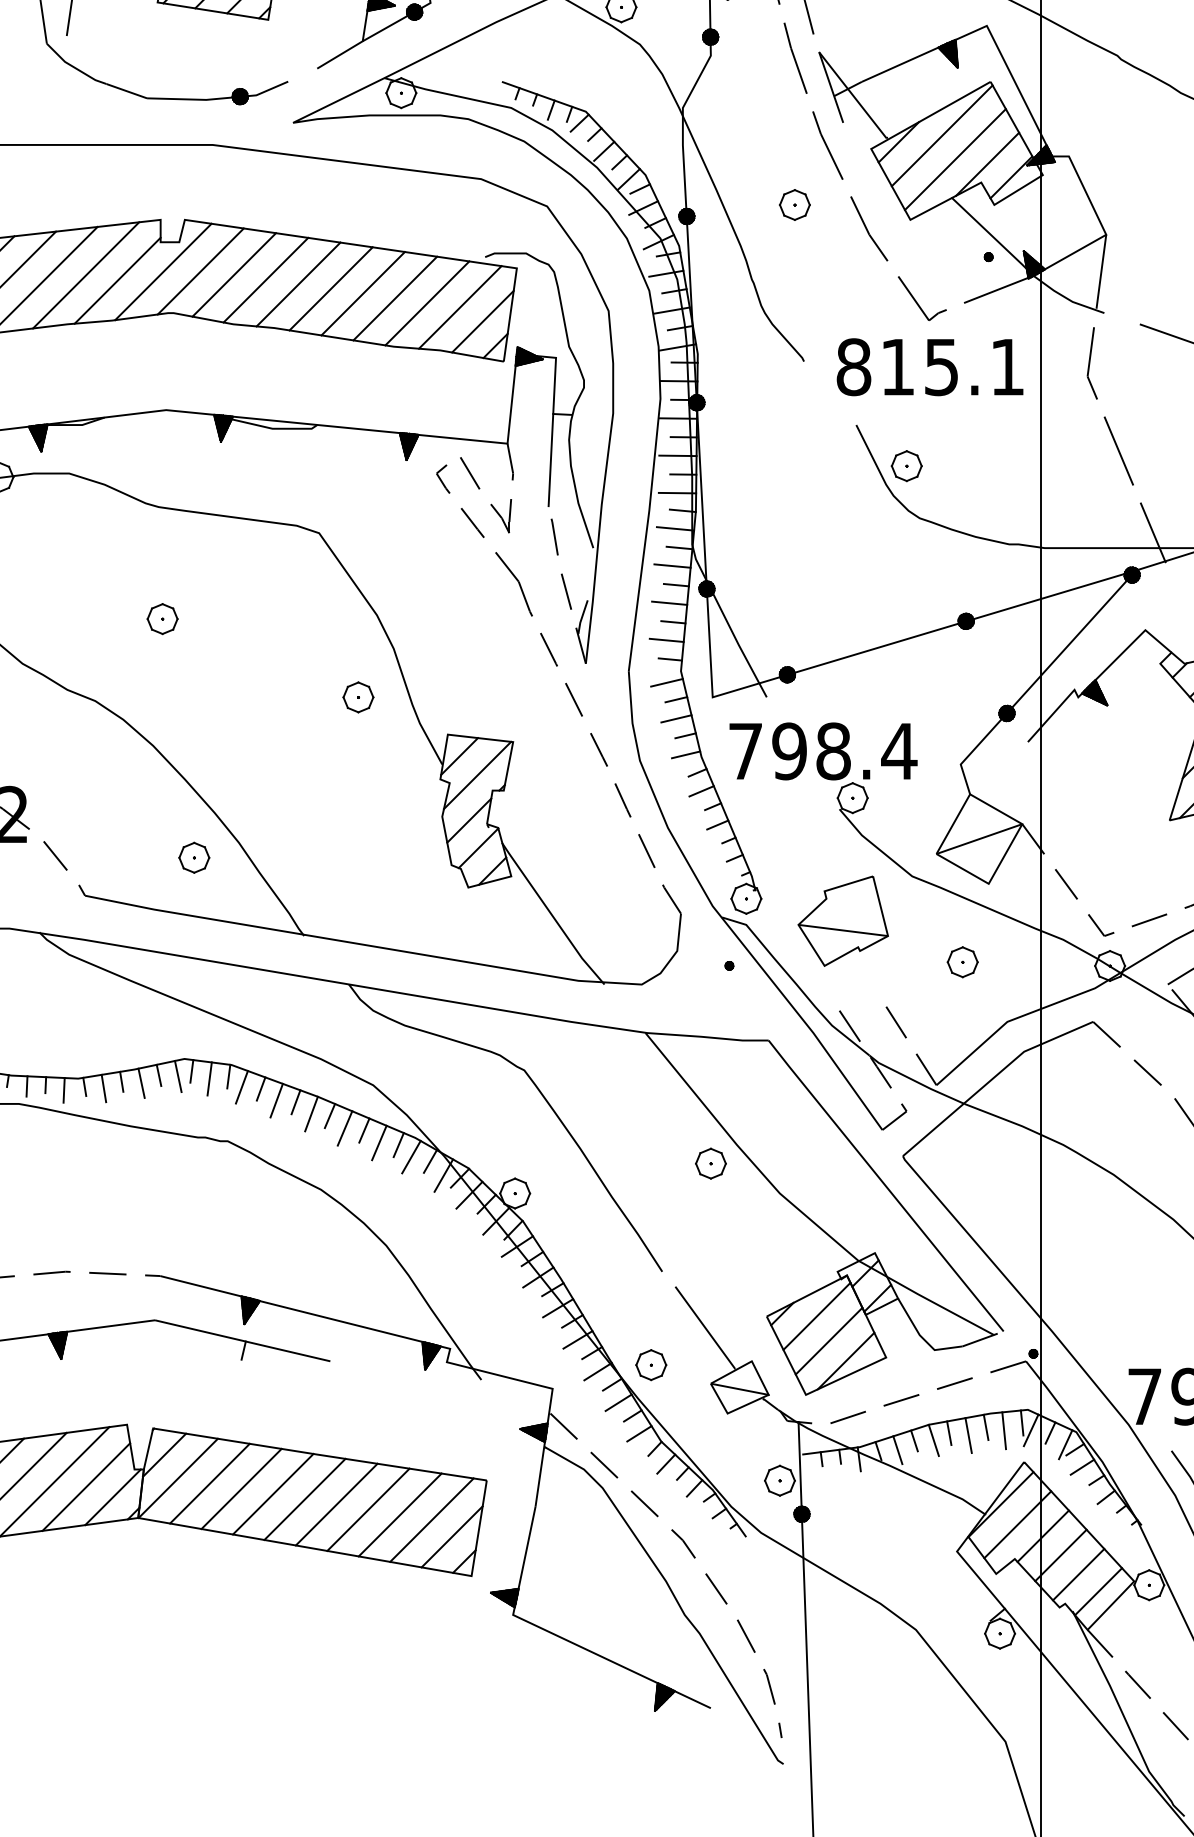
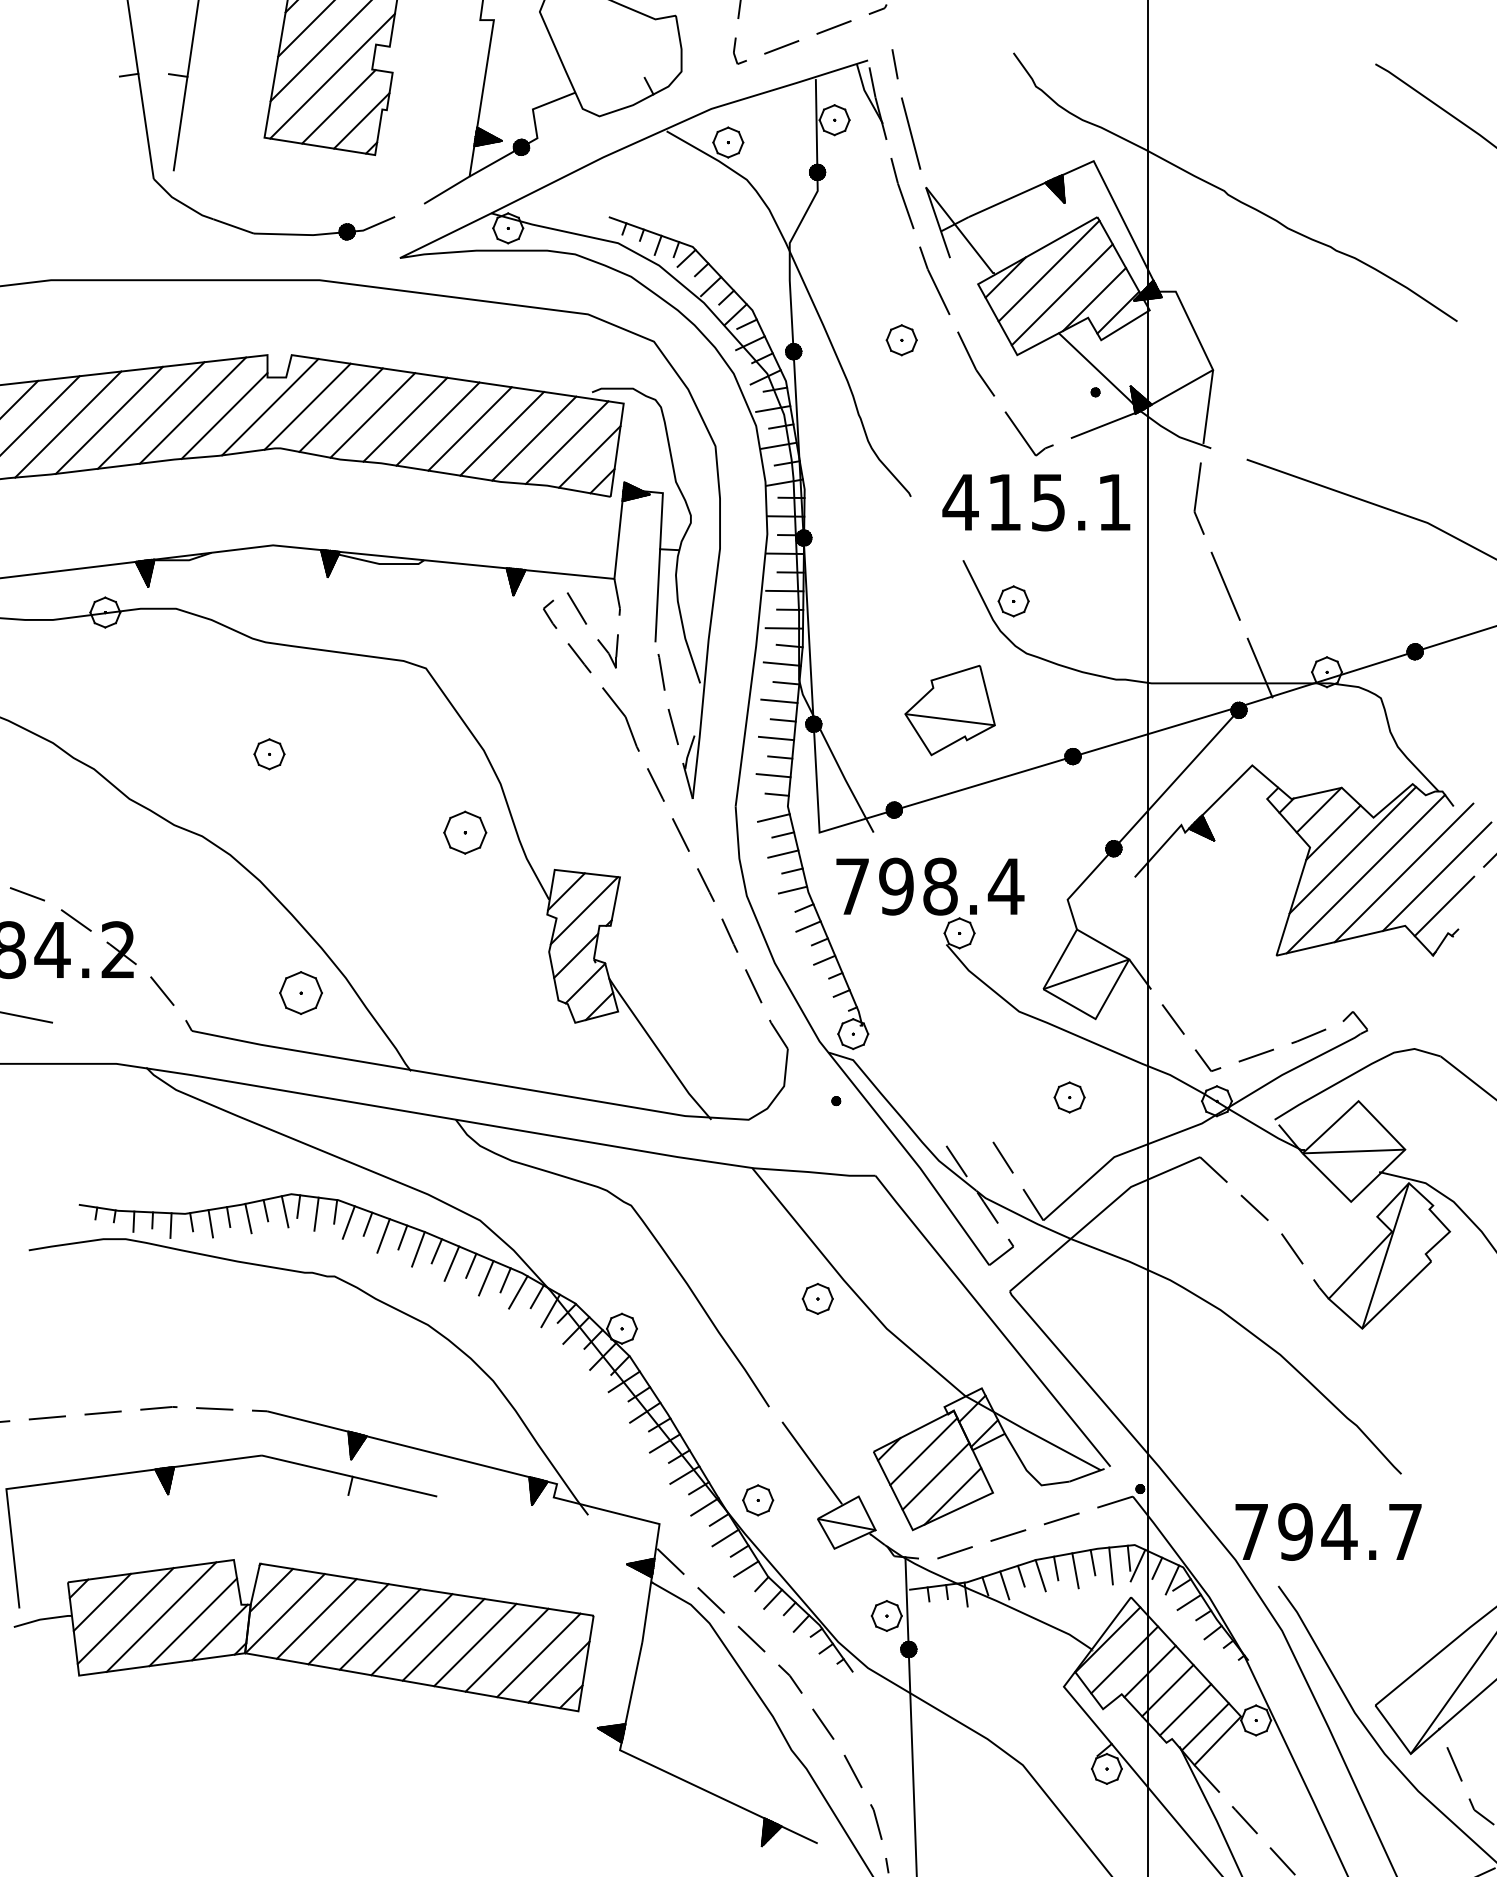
text: (853, 367) -> (960, 502), 815.1 -> 415.1
part: (358, 697) -> (465, 832), size x1.4
part: (194, 857) -> (301, 992), size x1.4
part: (842, 921) -> (949, 710), moved

